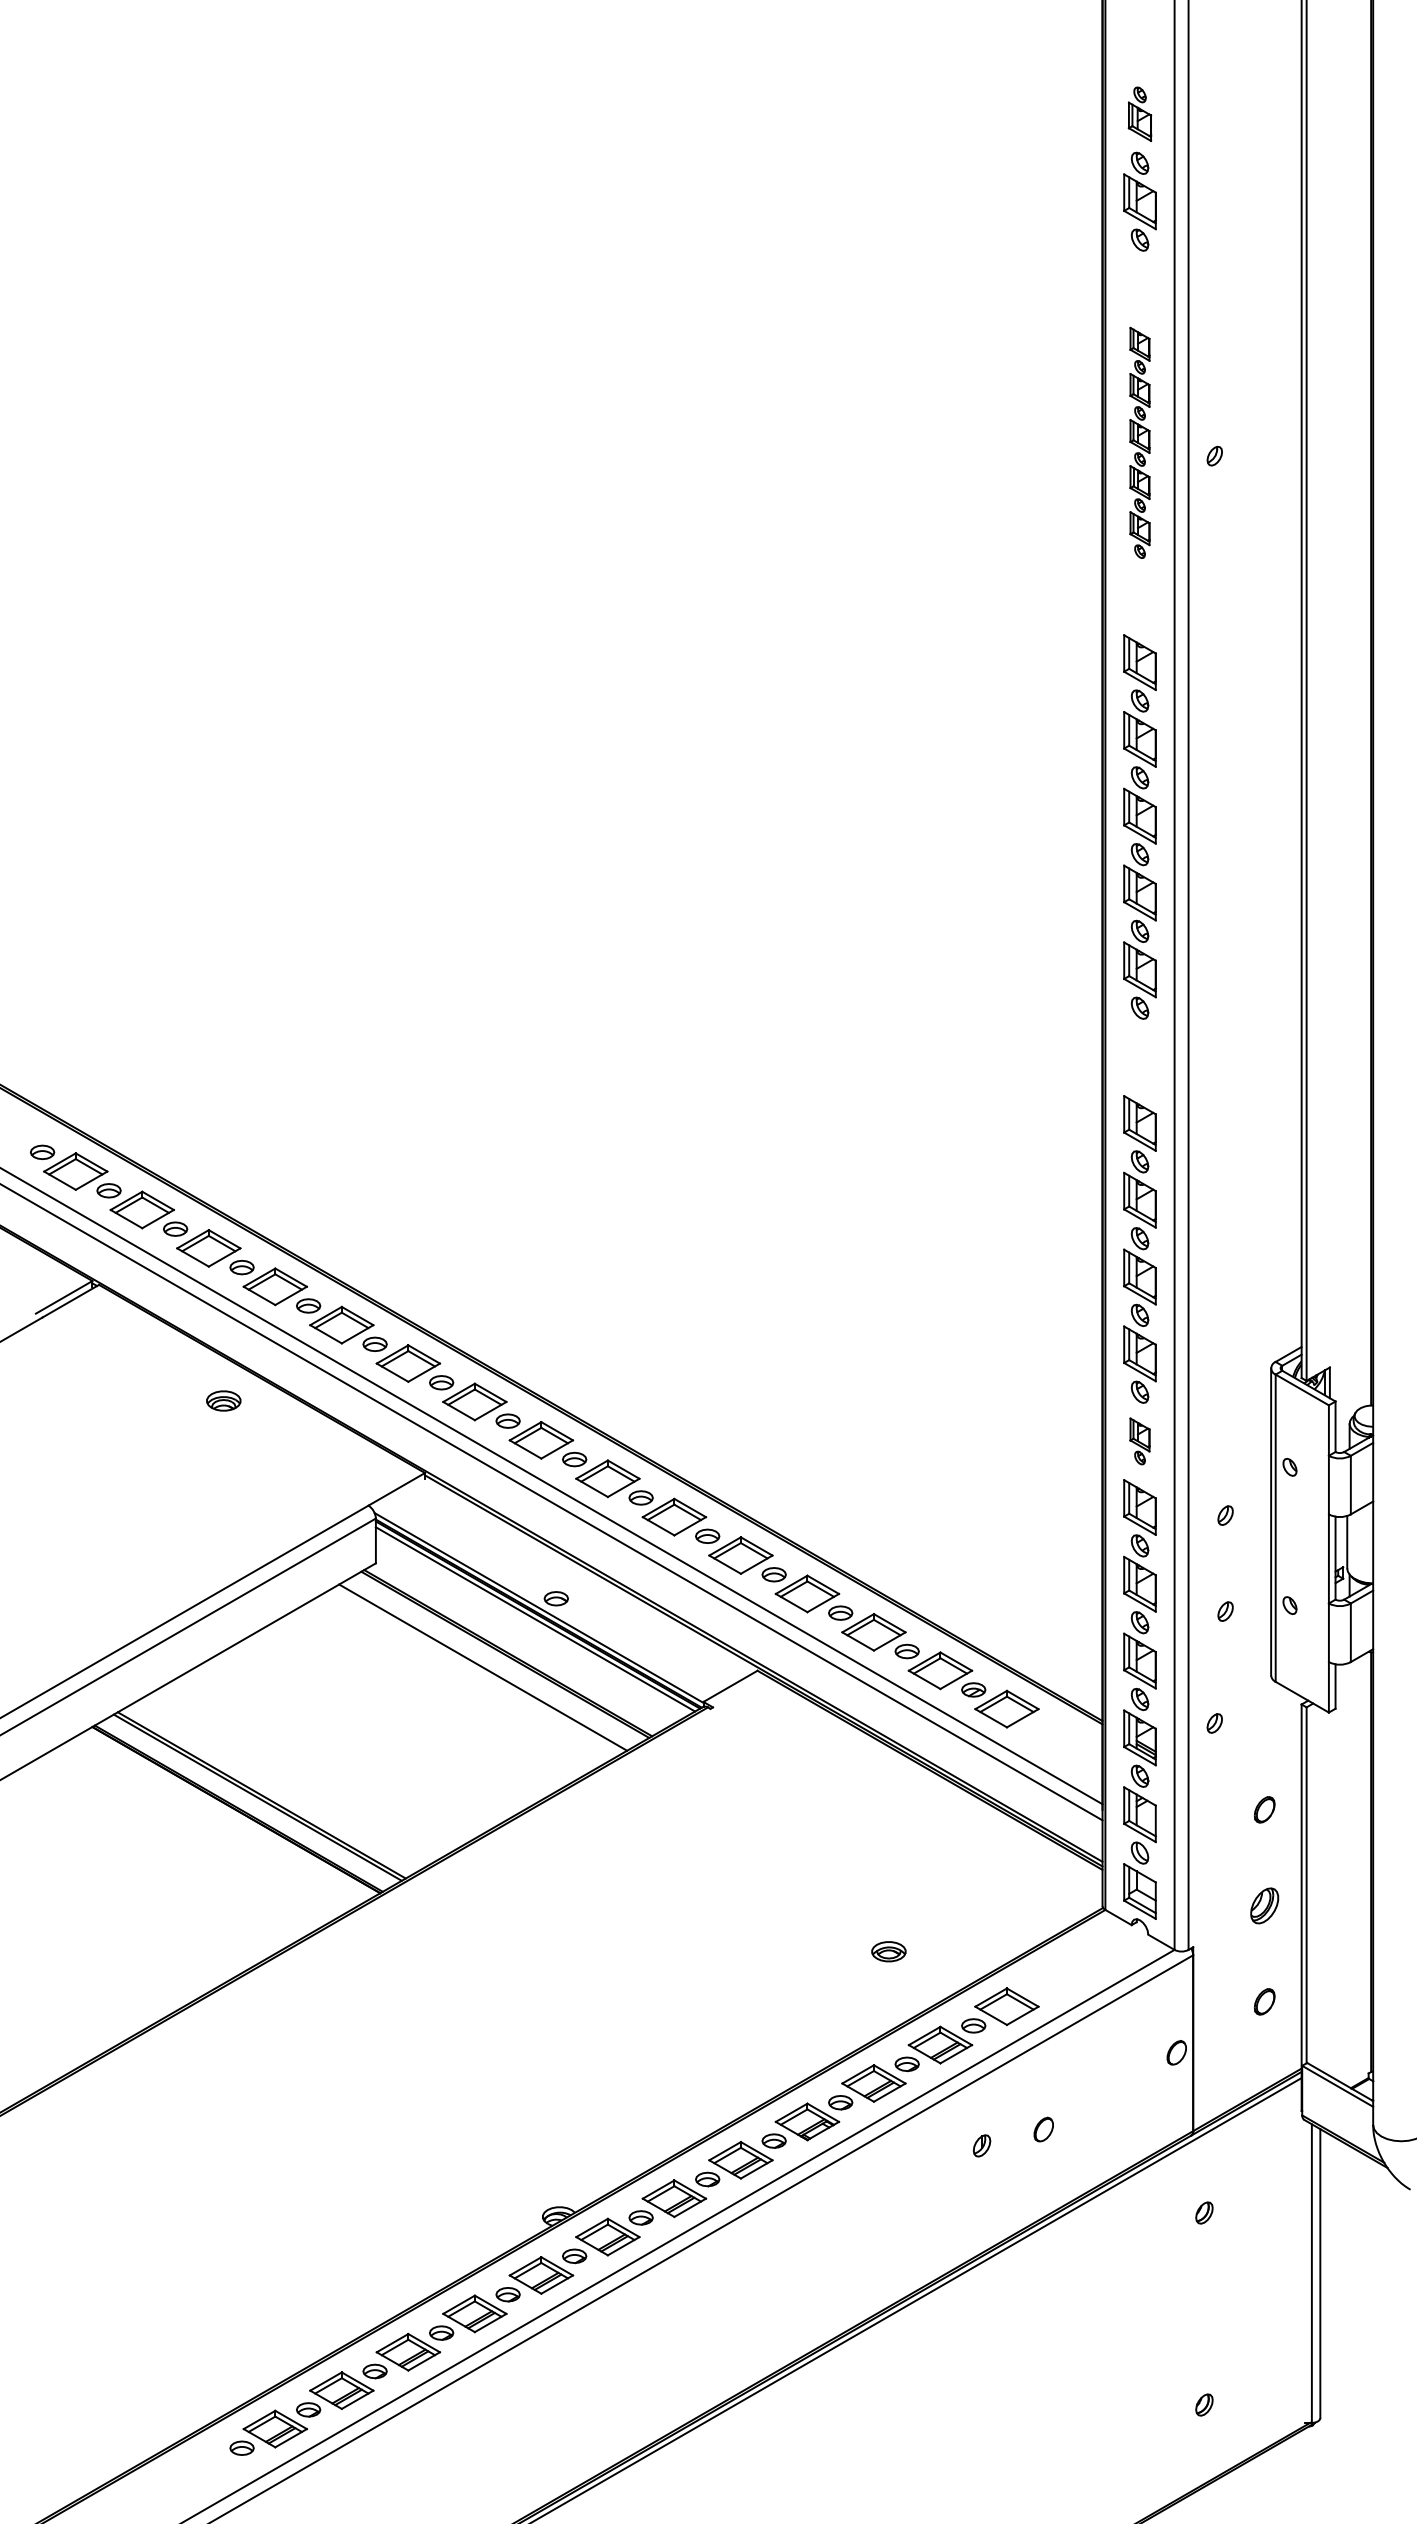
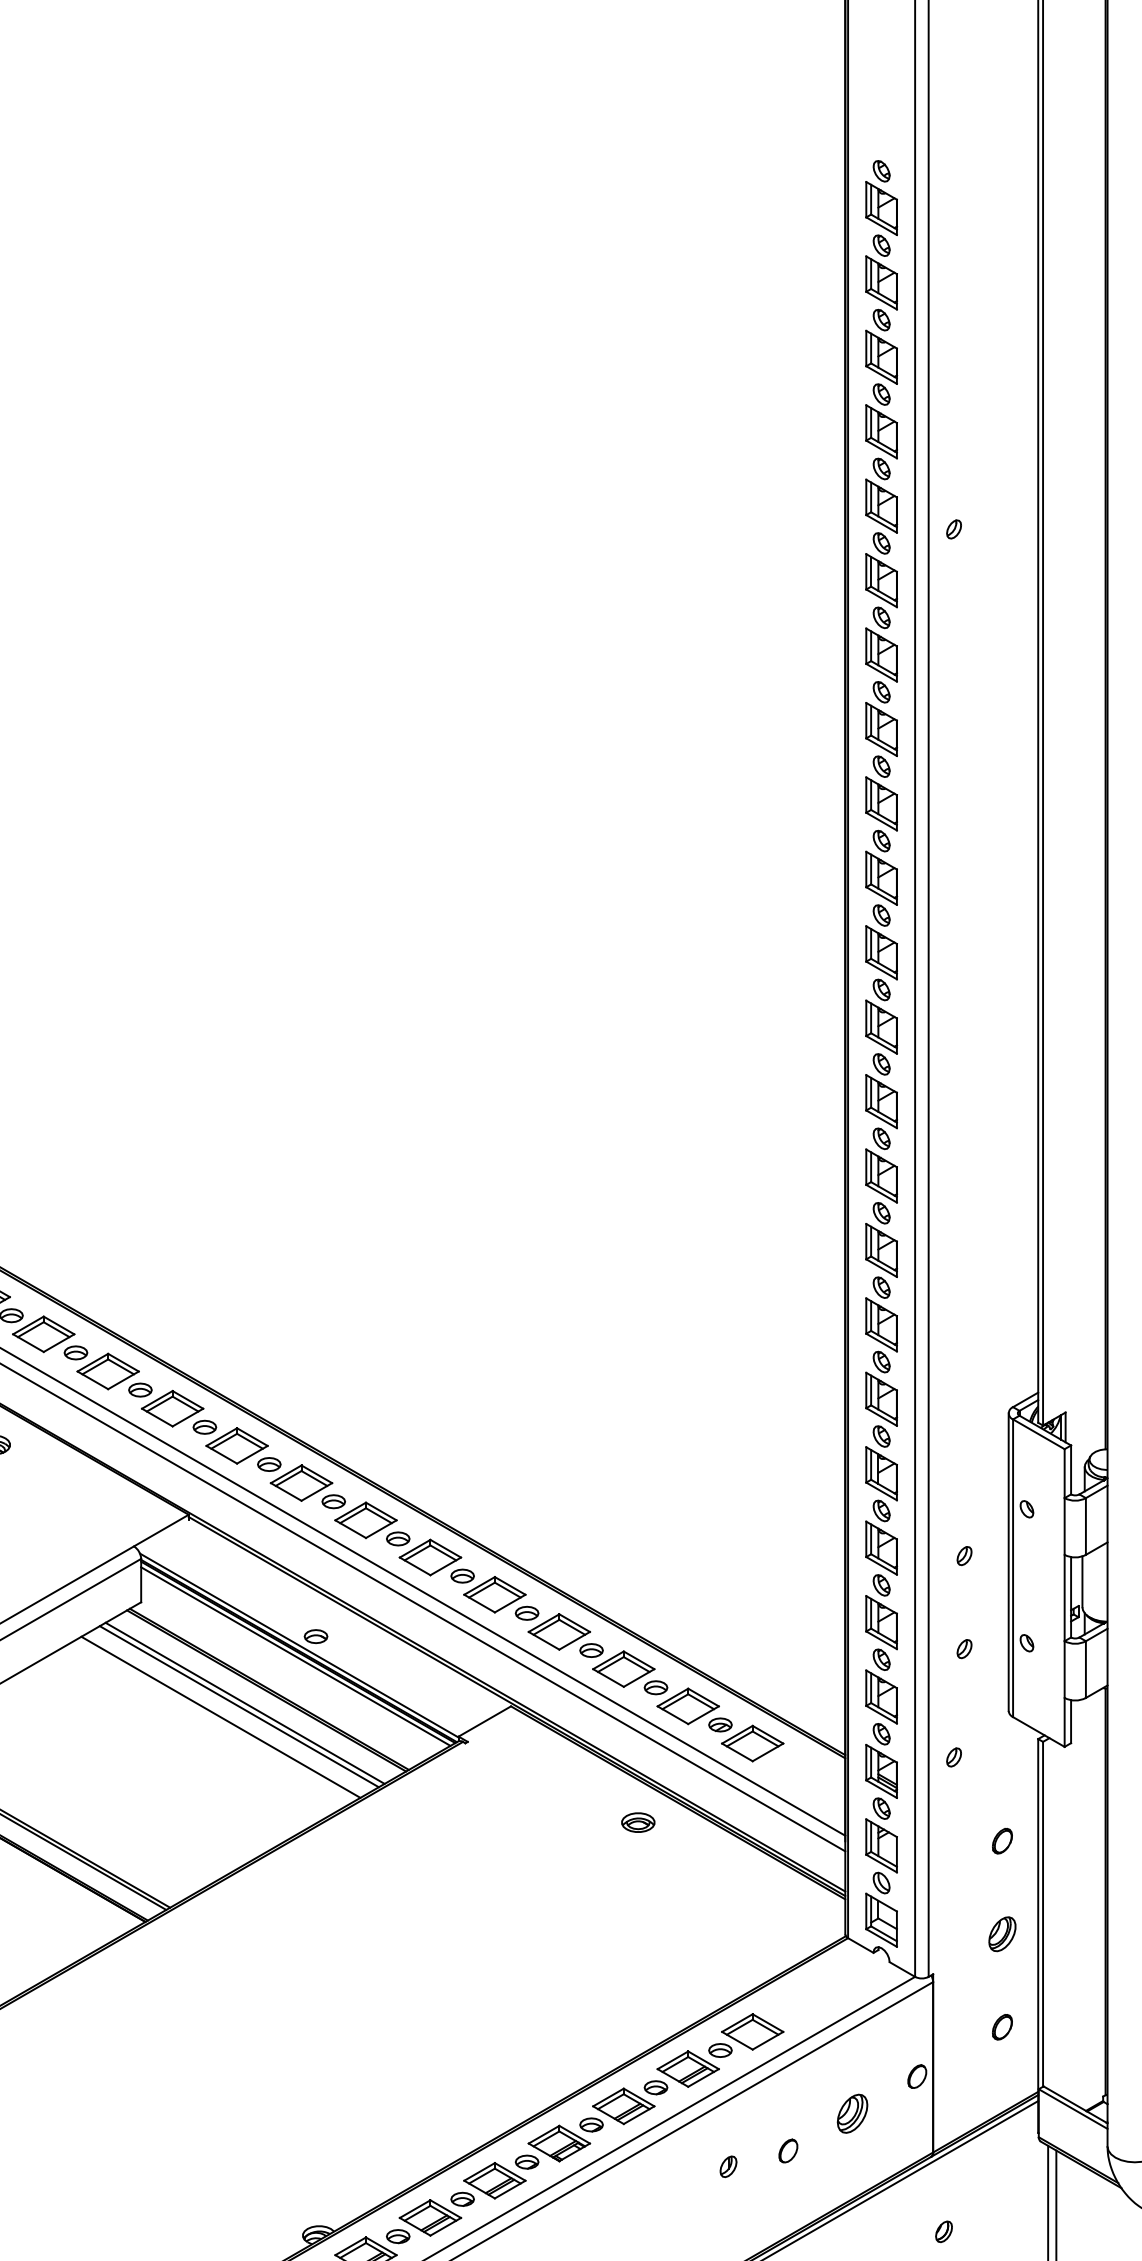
part: (1139, 114) -> (881, 198), size x1.43
part: (1139, 442) -> (881, 516), size x1.67
part: (1139, 1057) -> (881, 1112), added
part: (1139, 1441) -> (881, 1484), size x1.67
line: (477, 1670) -> (239, 1706), added
line: (458, 1681) -> (221, 1716), added
part: (888, 1951) -> (637, 1822), moved
part: (1109, 2090) -> (852, 2113), added

